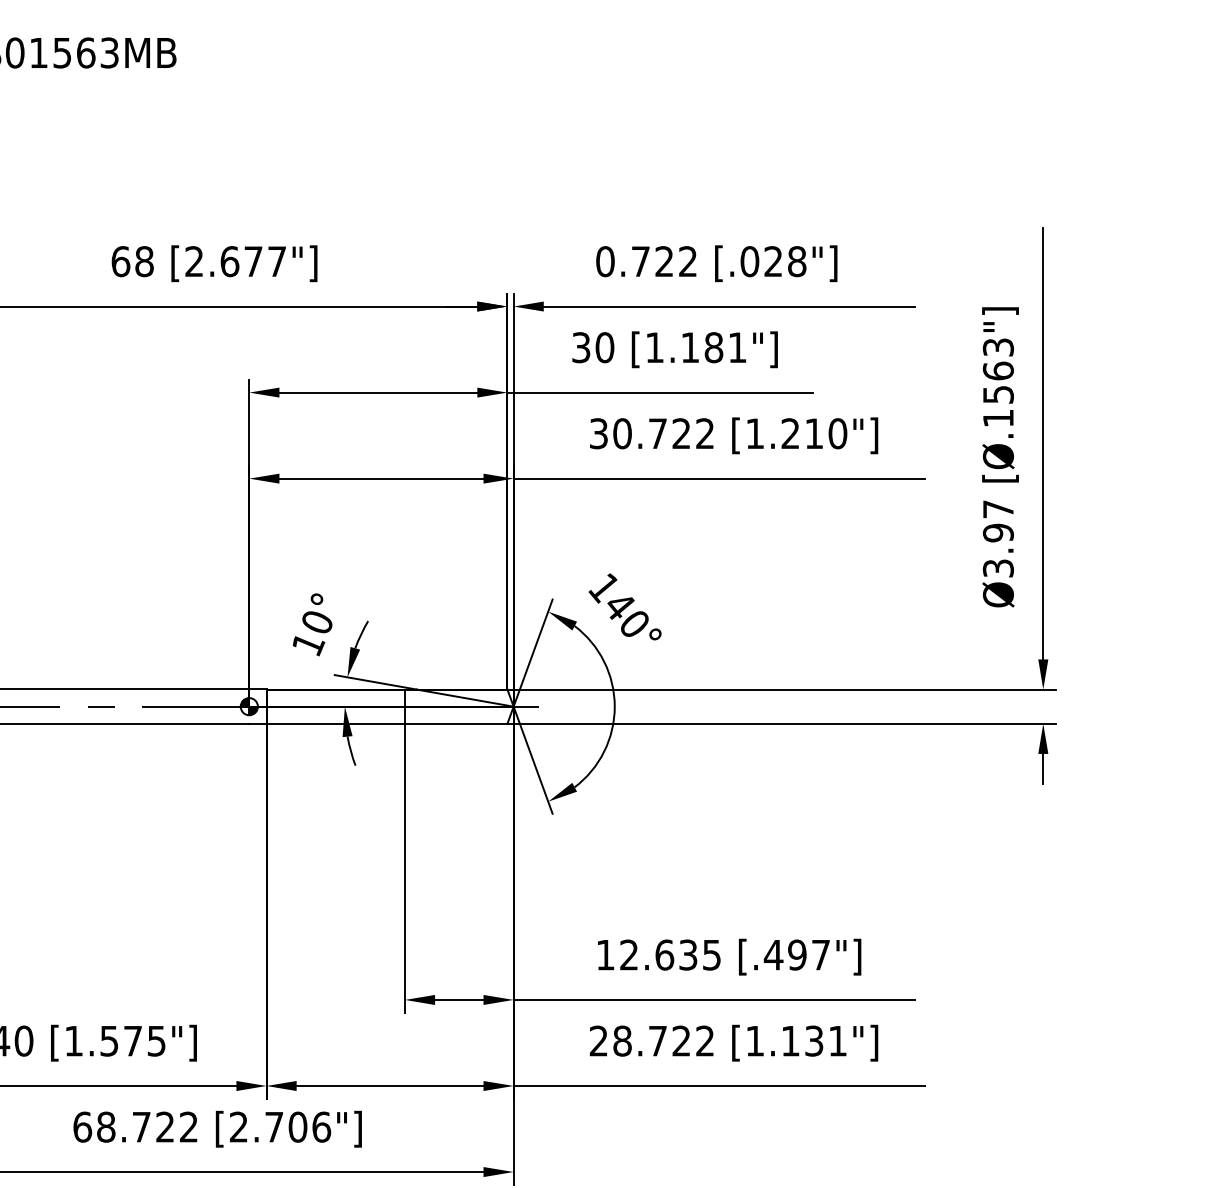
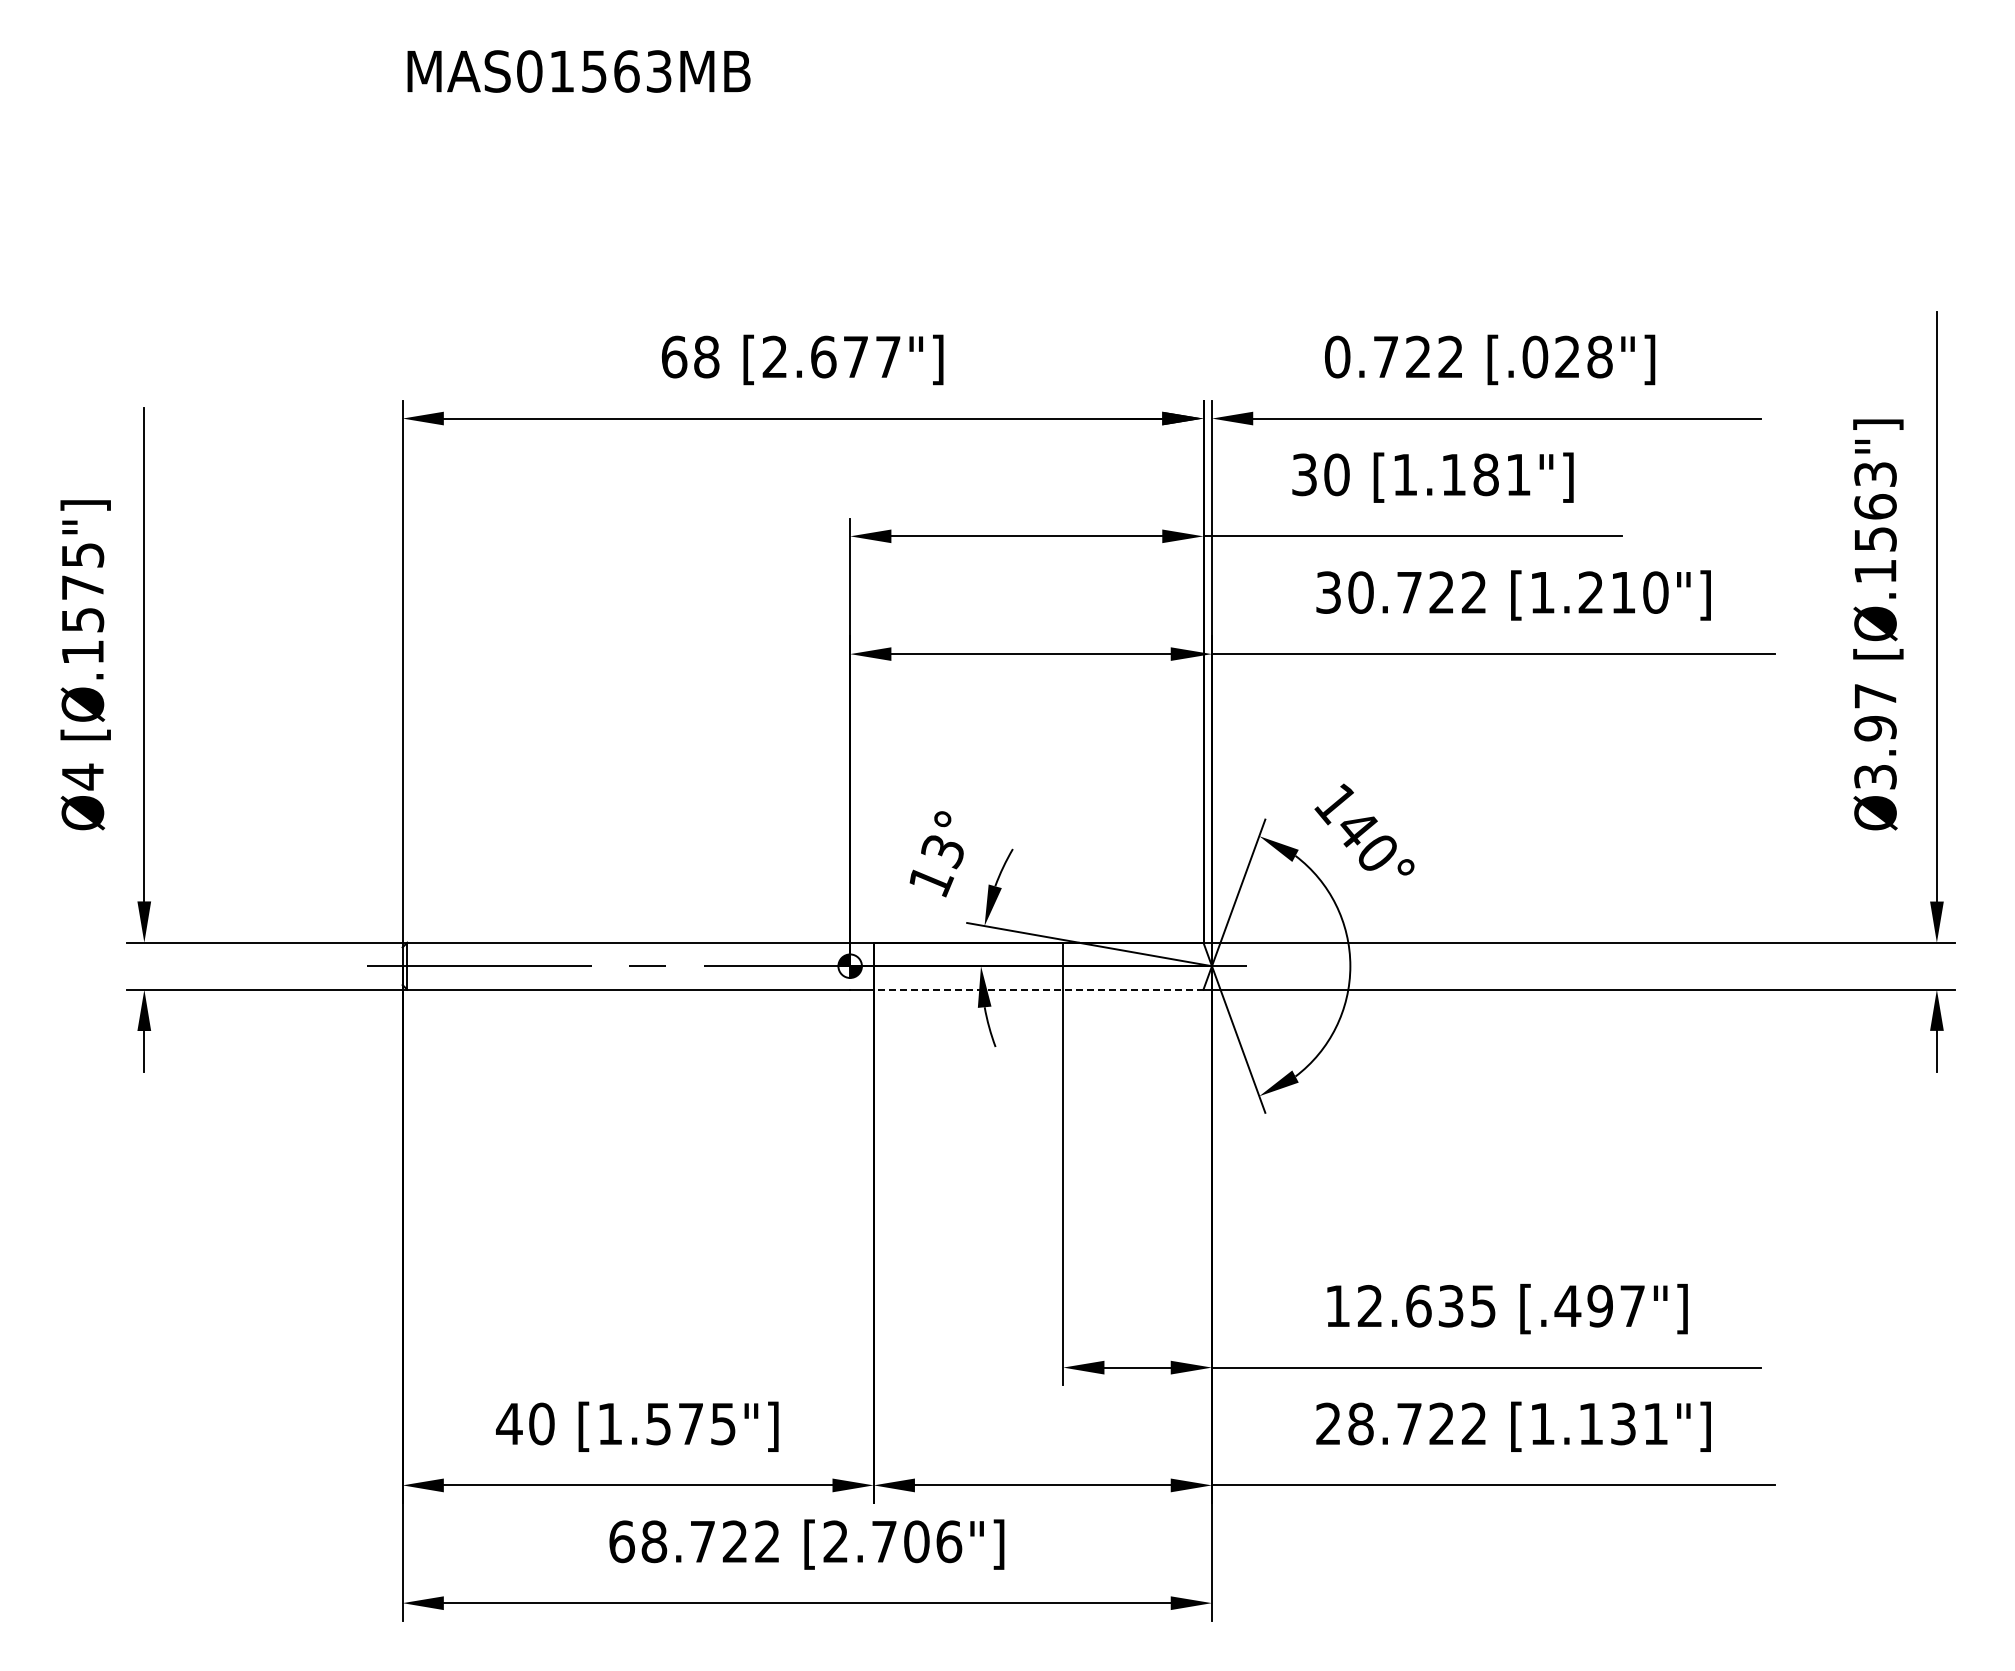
text: (316, 623) -> (942, 852), 10° -> 13°
line: (386, 723) -> (1038, 989), solid -> dashed

